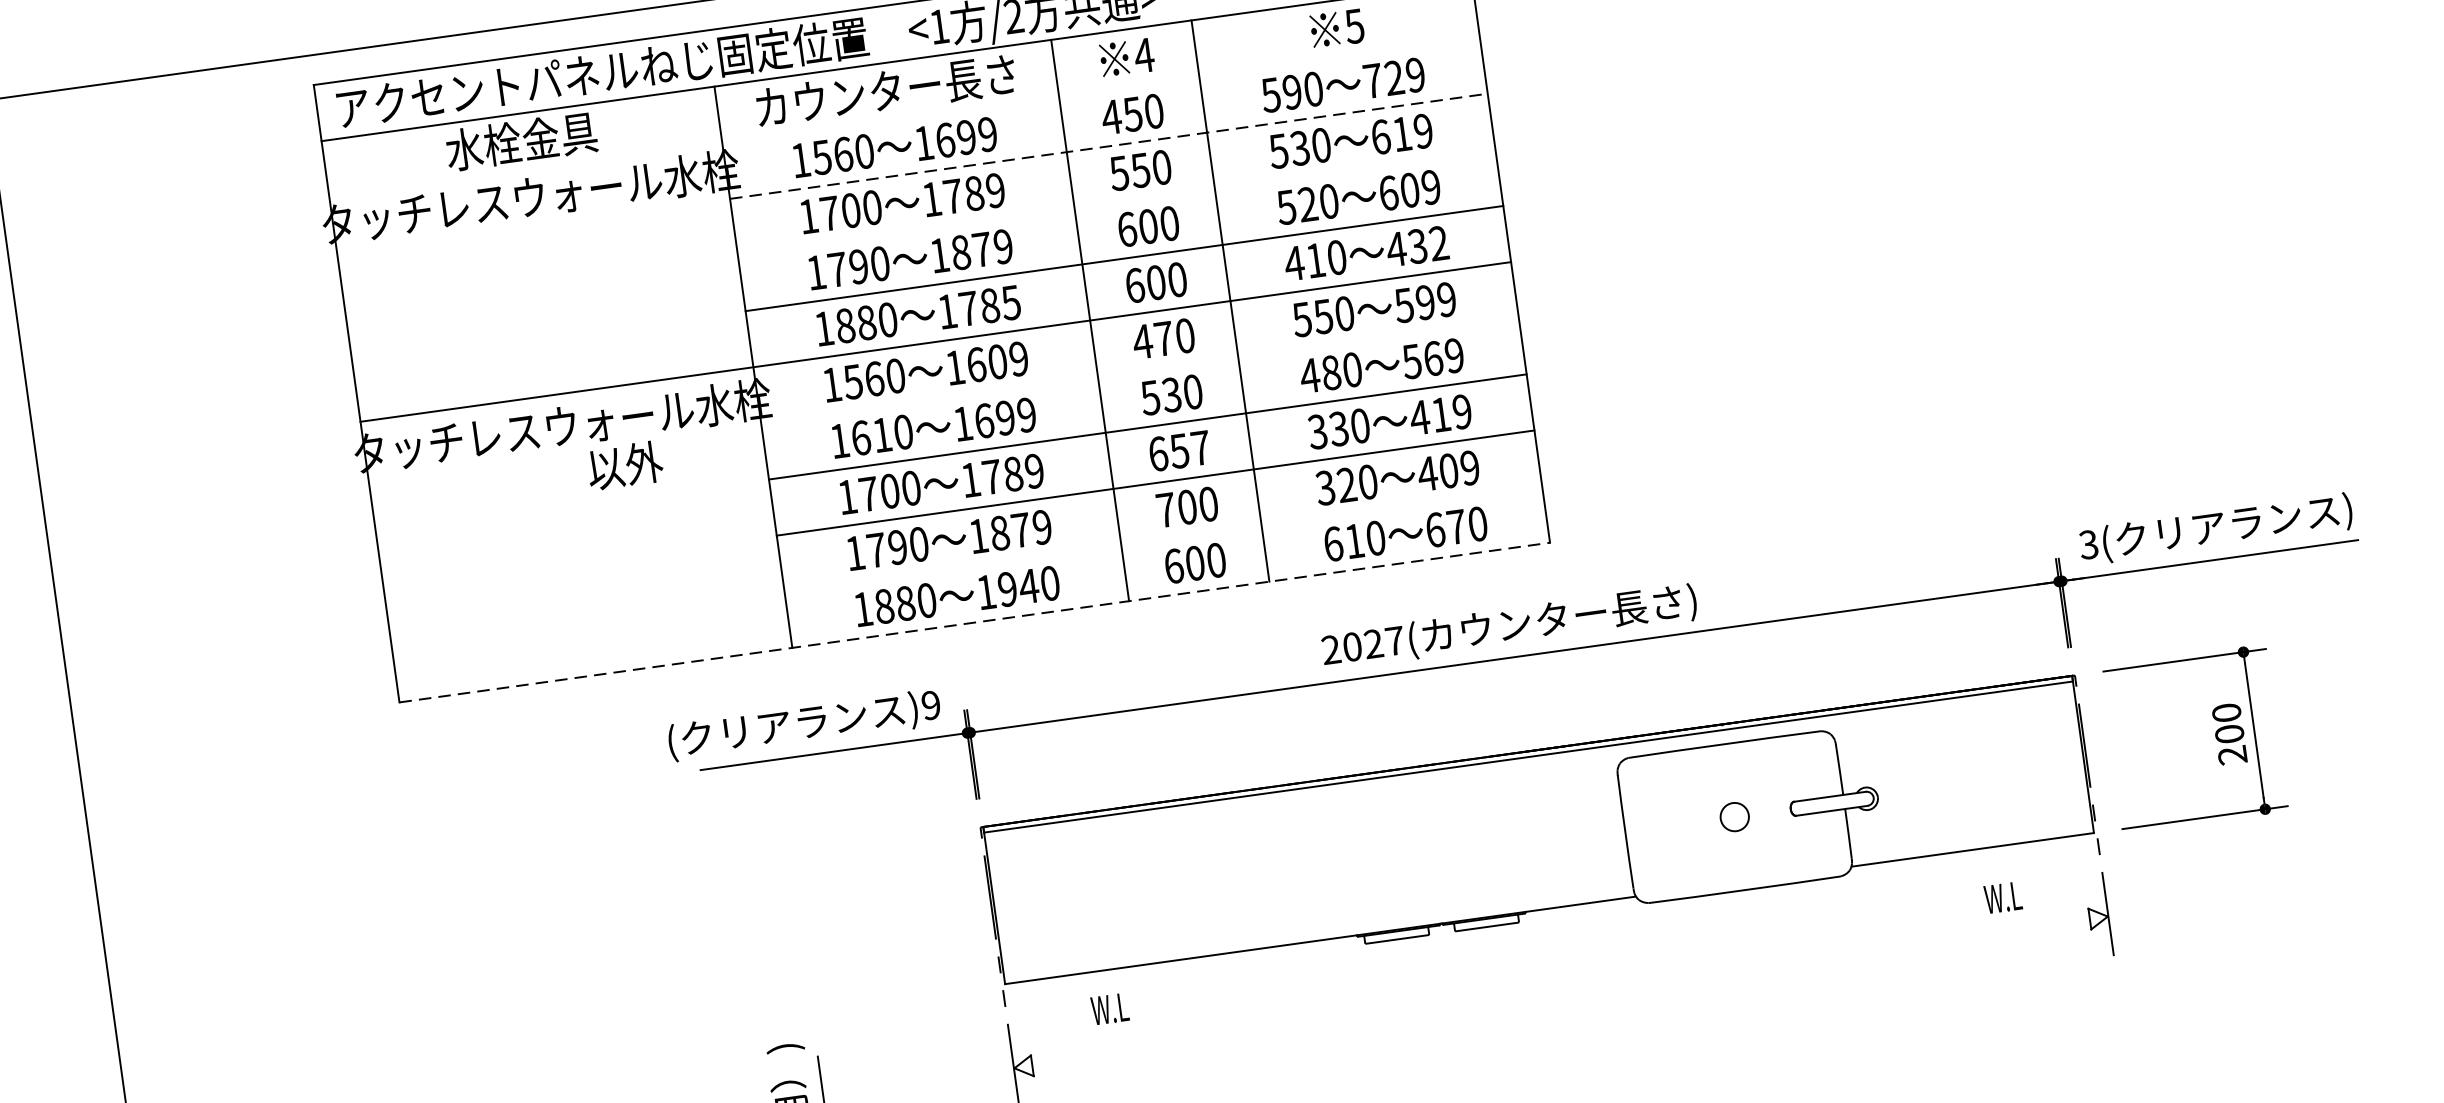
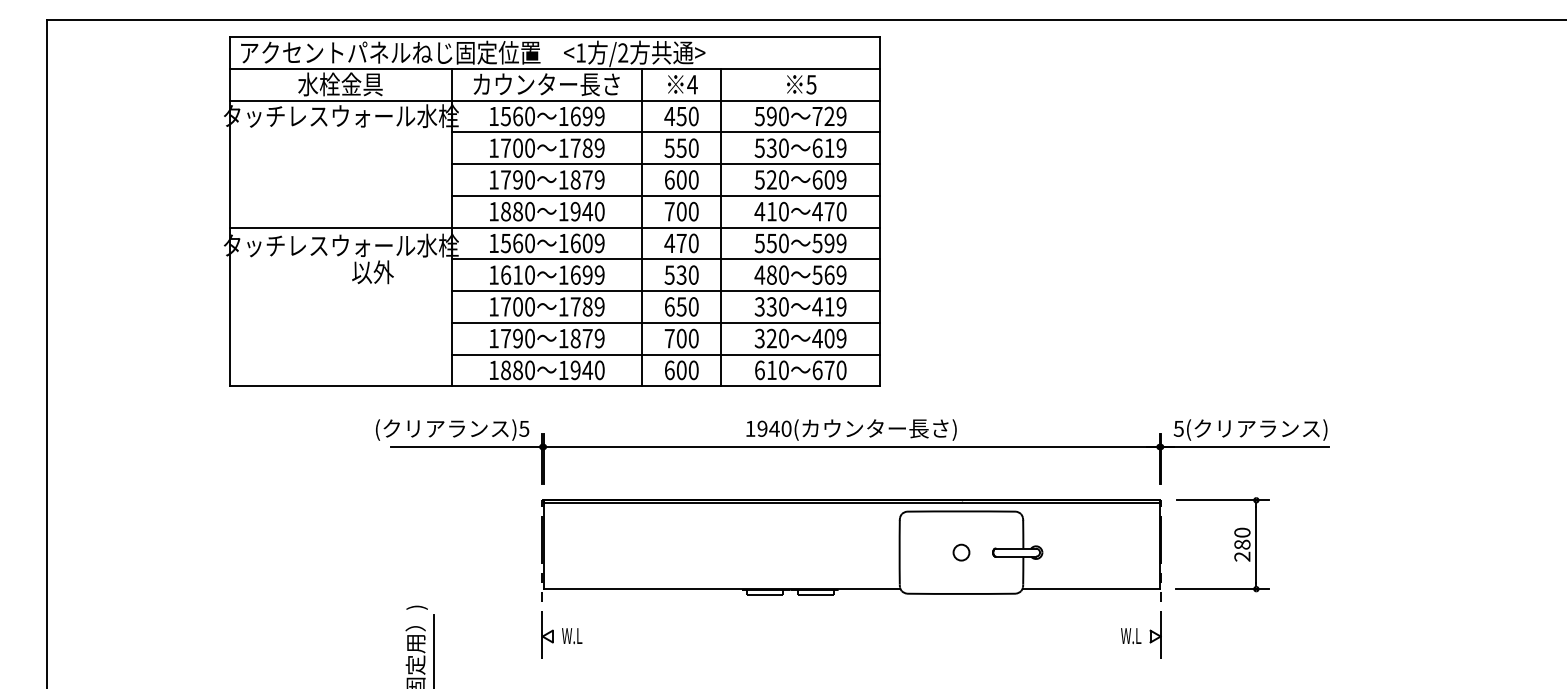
line: (903, 117) -> (554, 100), added
line: (1109, 146) -> (666, 132), dashed -> solid
line: (1116, 203) -> (665, 164), added
text: (1428, 244) -> (835, 211), 432 -> 470
text: (1134, 285) -> (669, 211), 600 -> 700
text: (989, 305) -> (587, 211), 1785 -> 1940
line: (1139, 371) -> (665, 259), added
text: (1200, 447) -> (693, 306), 657 -> 650
line: (1162, 539) -> (665, 354), added
text: (2088, 544) -> (1178, 428), 3( -> 5(
line: (975, 622) -> (555, 386), dashed -> solid
text: (1362, 644) -> (768, 428), 2027( -> 1940(
text: (931, 704) -> (524, 428), )9 -> )5
text: (2229, 733) -> (1242, 544), 200 -> 280
text: (2003, 898) -> (1131, 636), moved
text: (1110, 1009) -> (572, 636), moved

